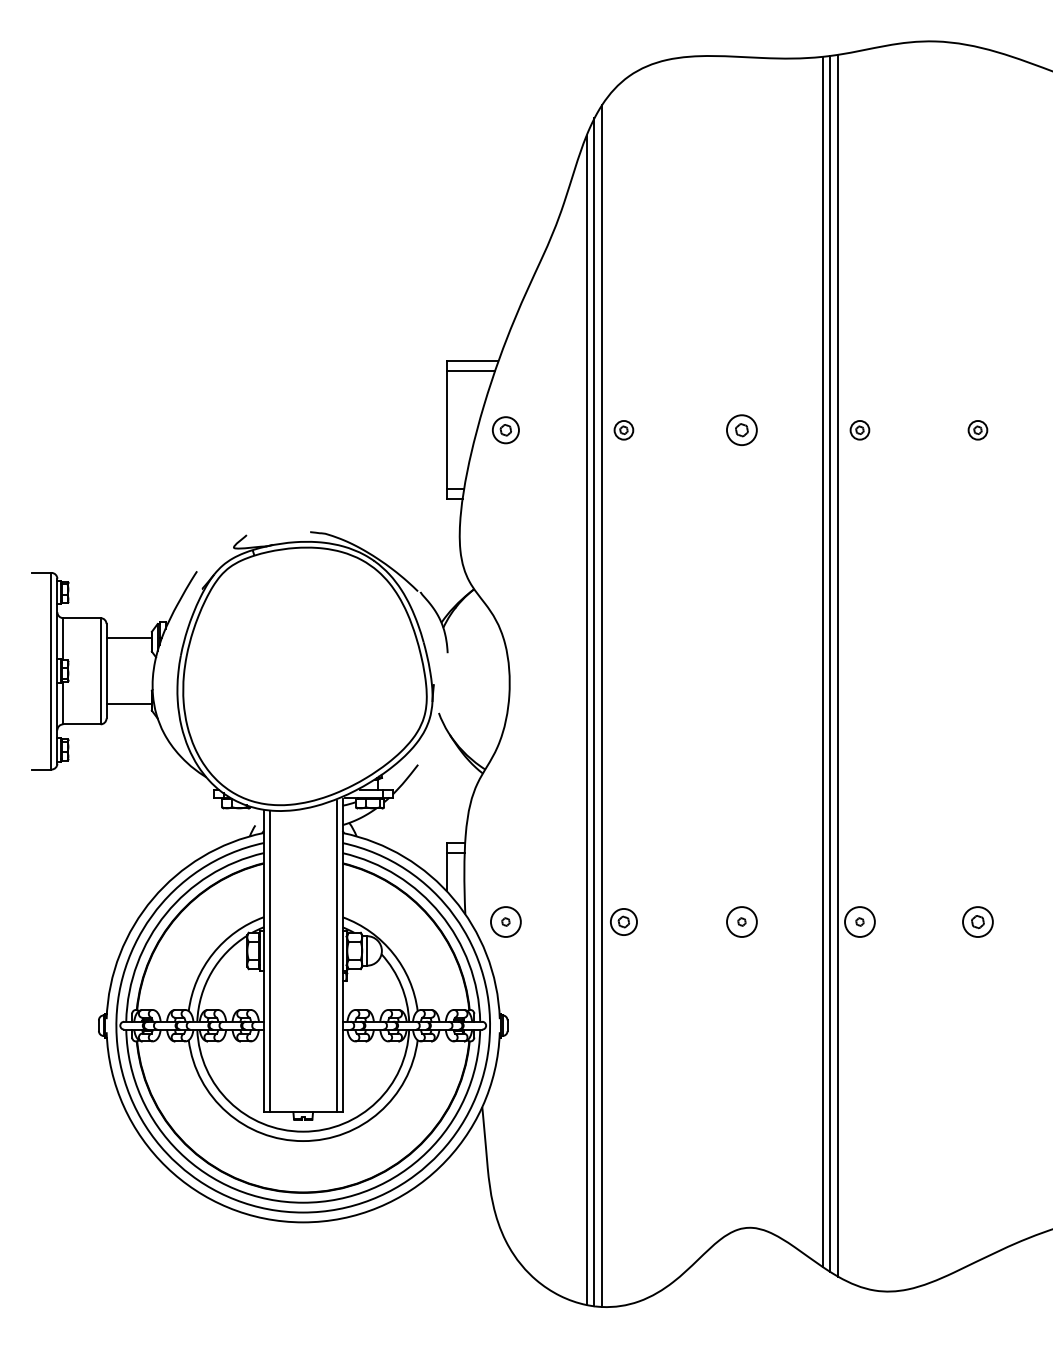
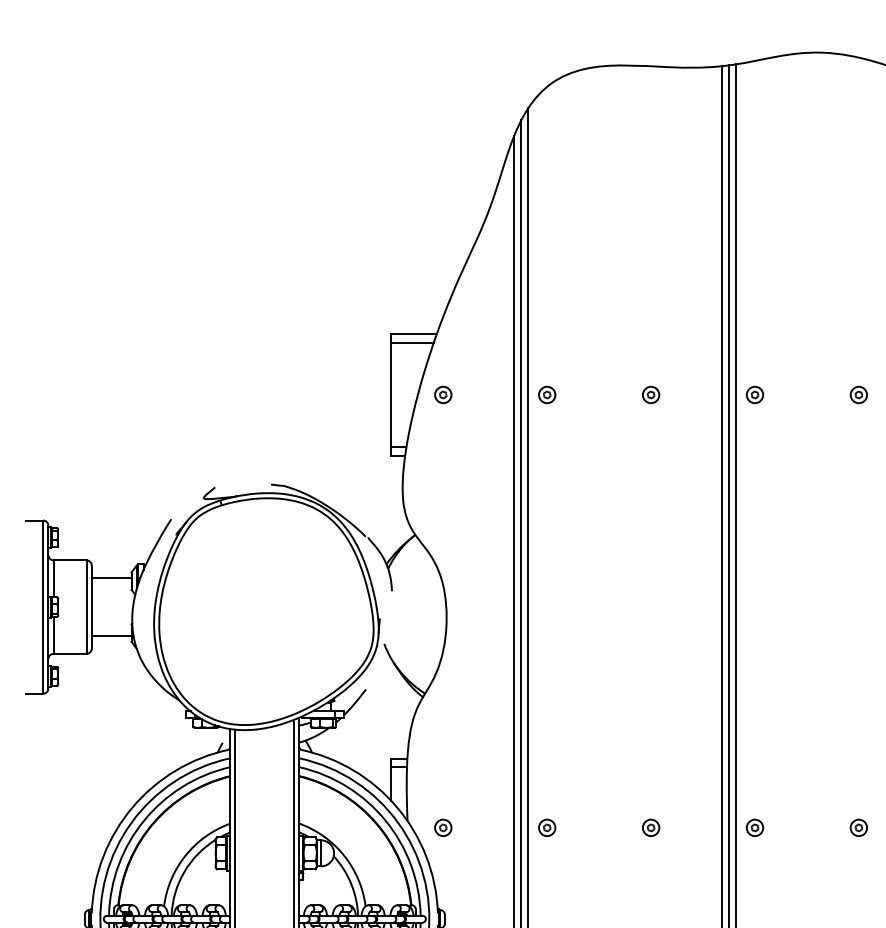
part: (505, 430) -> (442, 395), size x0.71
part: (741, 430) -> (650, 395), size x0.62
circle: (505, 921) -> (442, 827), size x0.62
part: (623, 921) -> (546, 827), size x0.71
circle: (741, 921) -> (650, 827), size x0.62
circle: (859, 921) -> (754, 827), size x0.62
part: (977, 921) -> (858, 827), size x0.62

